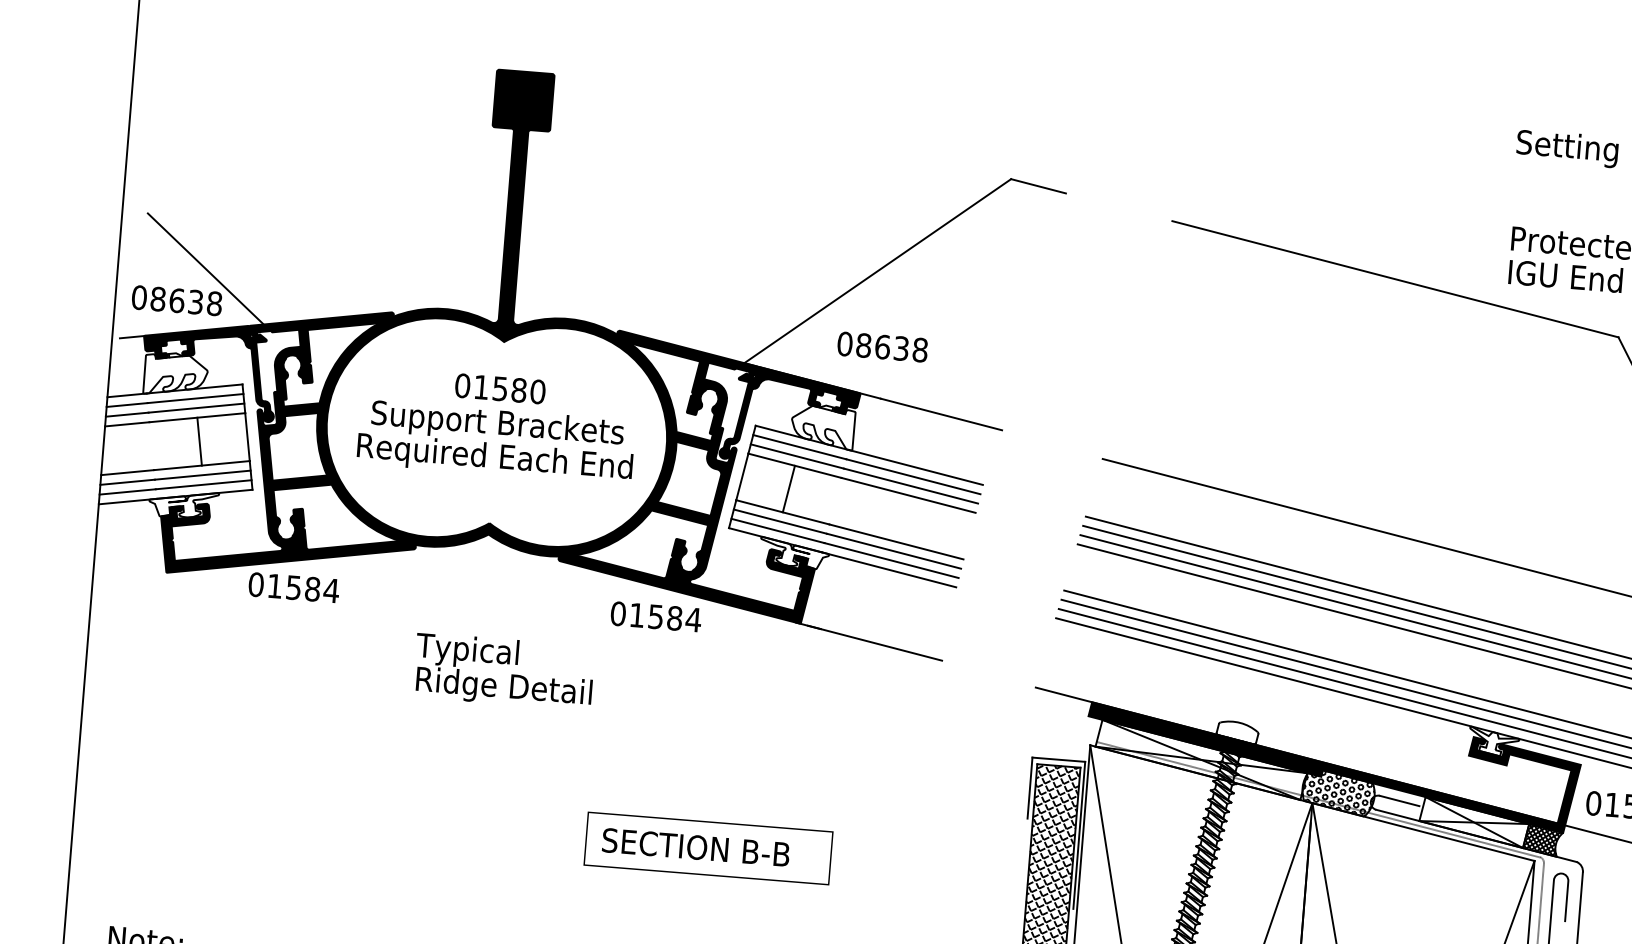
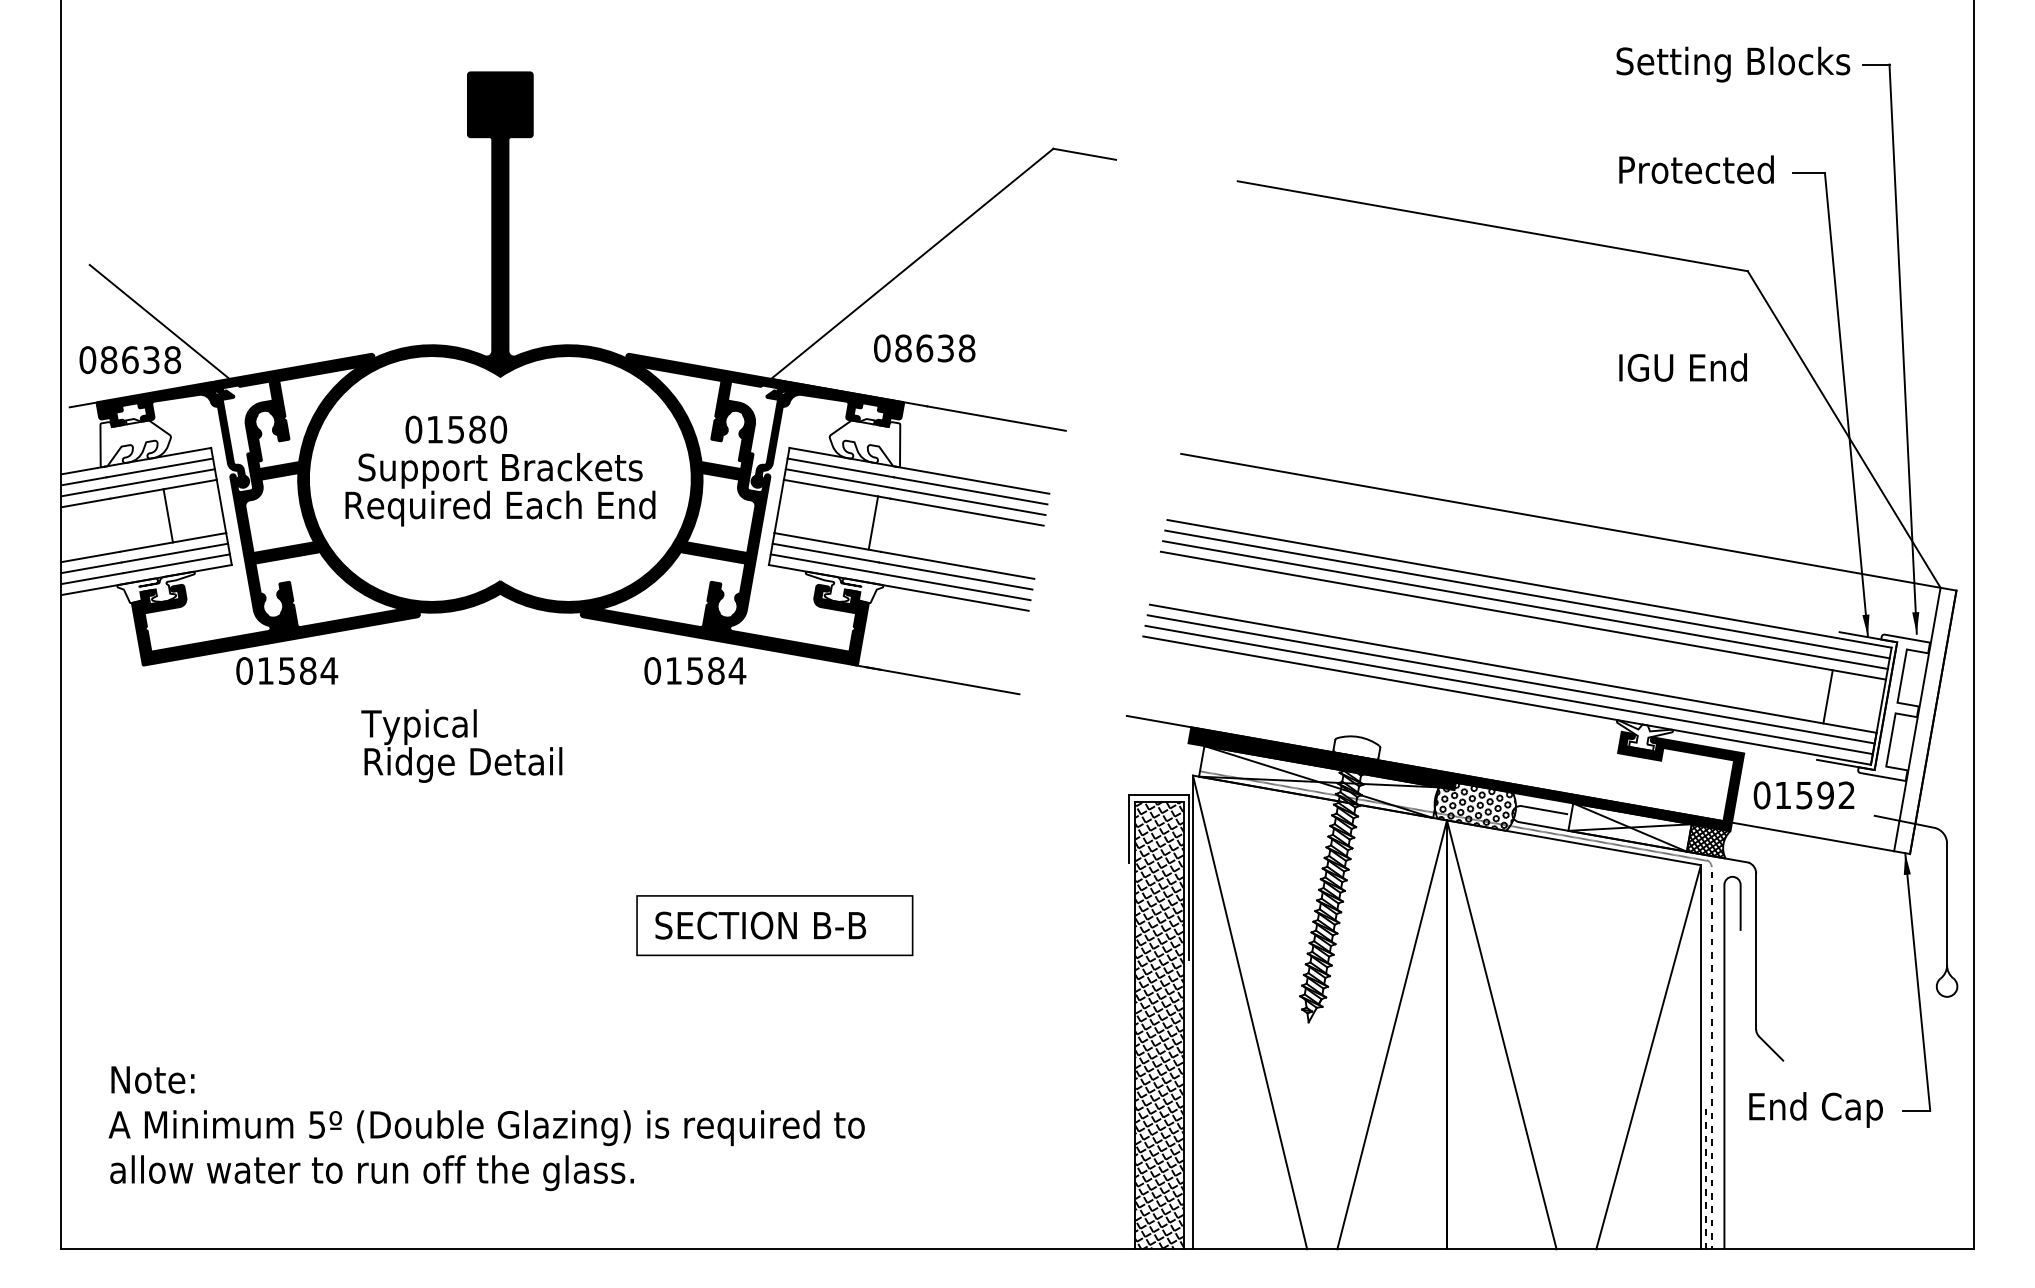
text: (1565, 276) -> (1682, 367), moved
text: (500, 388) -> (456, 429), moved
line: (788, 488) -> (873, 522), moved
text: (503, 671) -> (461, 745), moved

